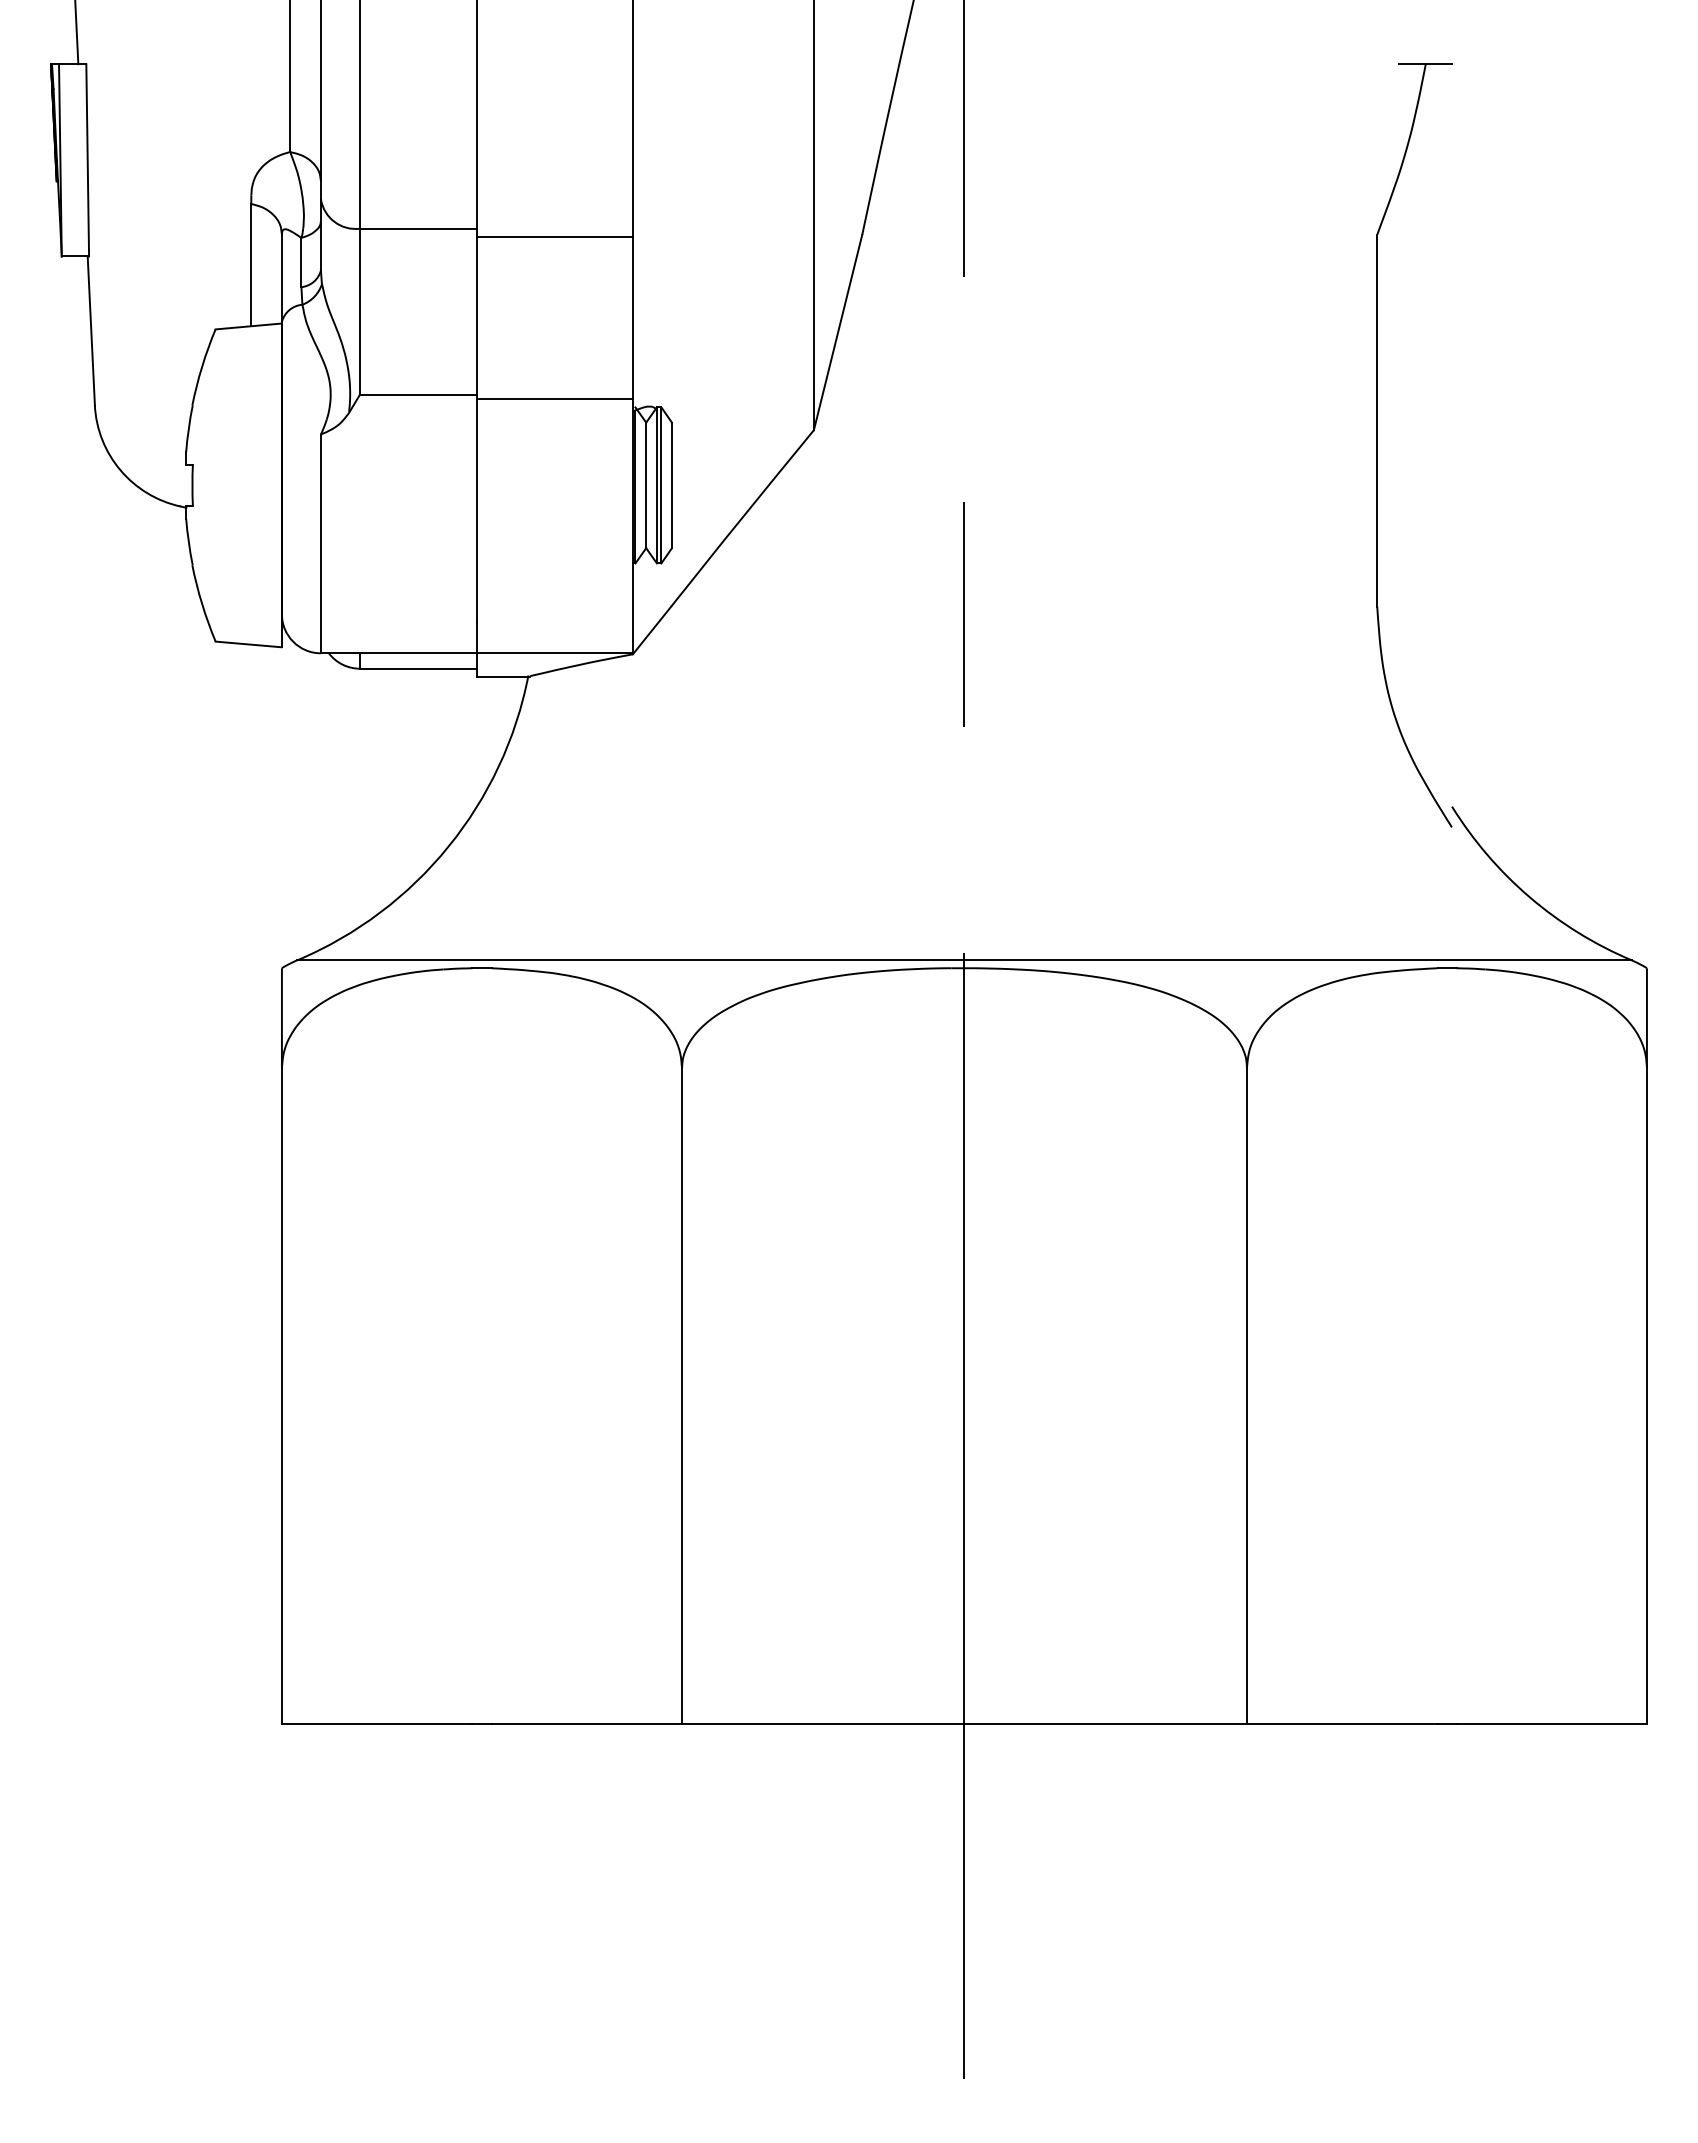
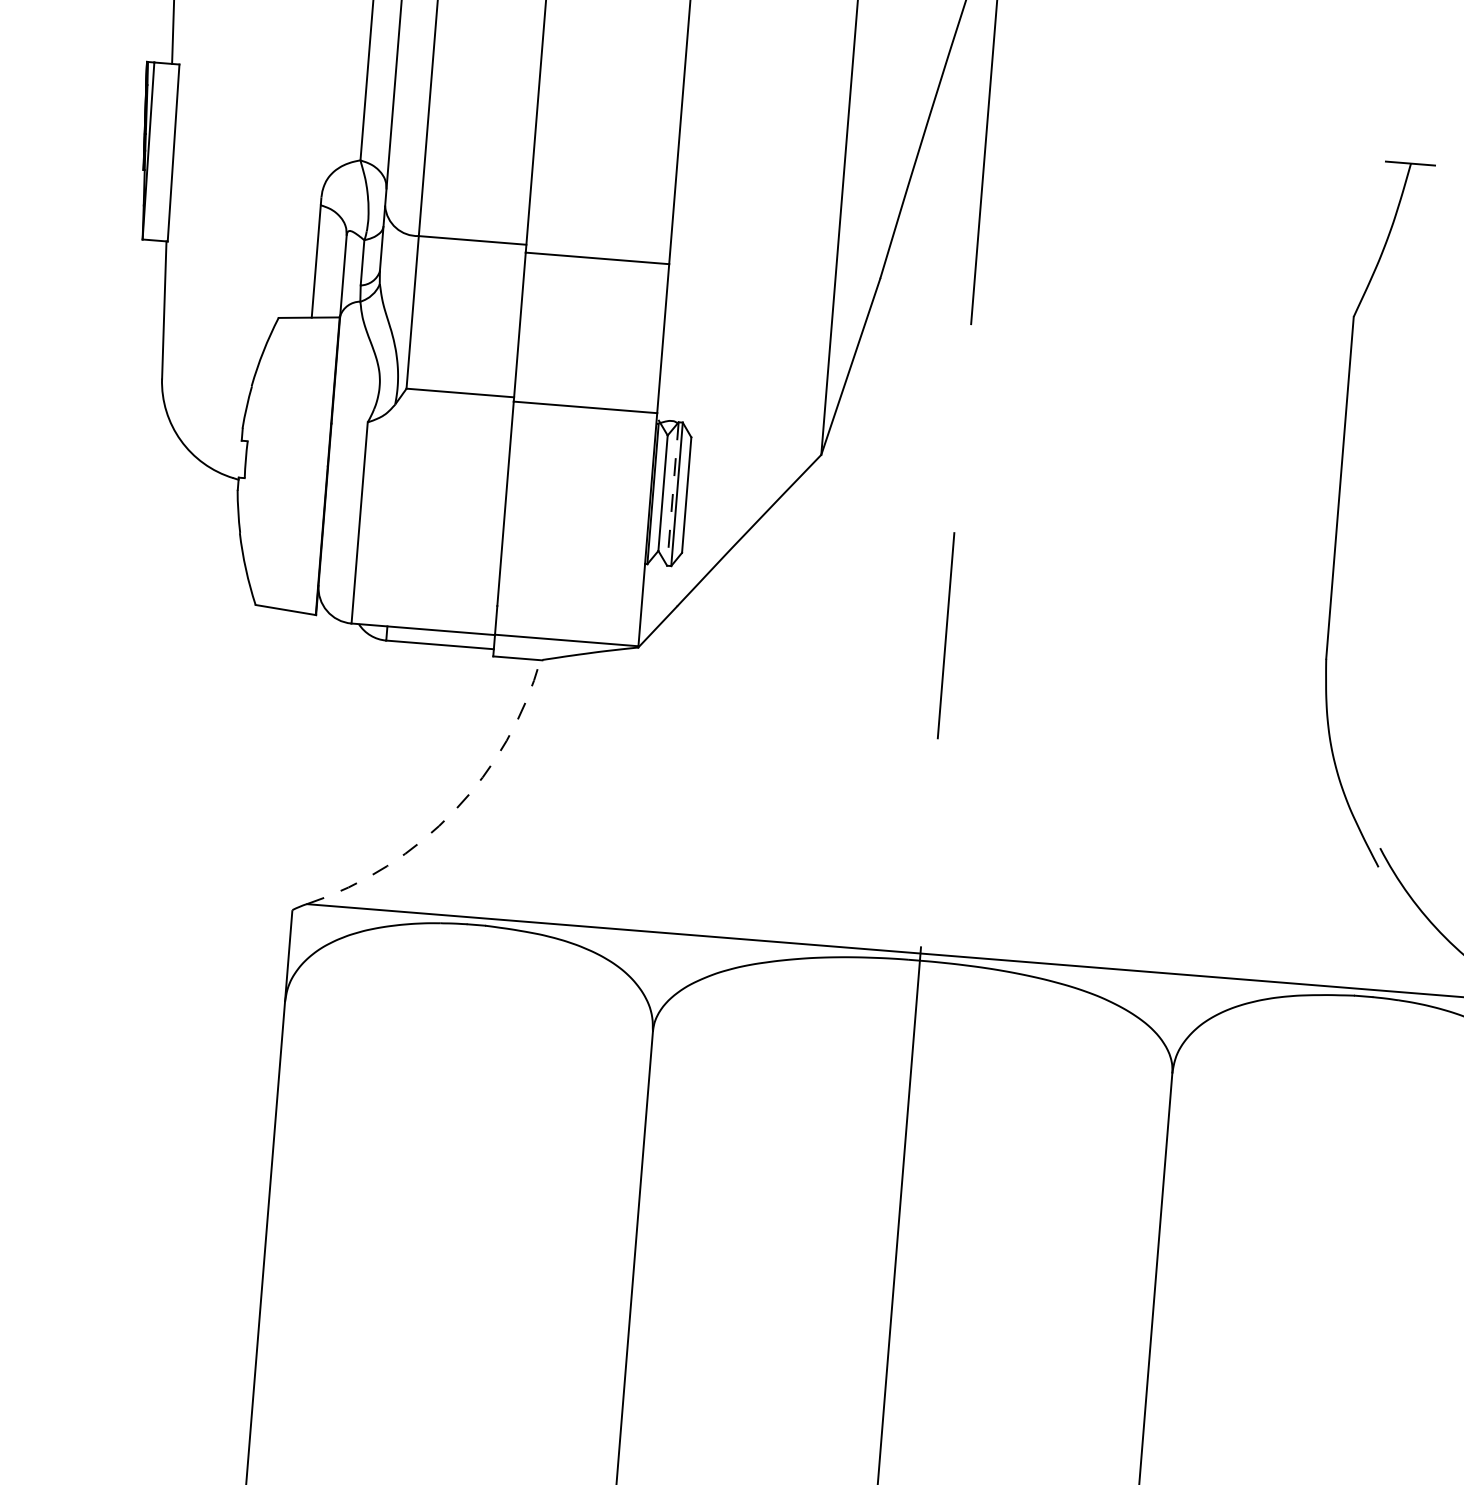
line: (656, 485) -> (672, 494), solid -> dashed
arc: (448, 846) -> (454, 810), solid -> dashed

